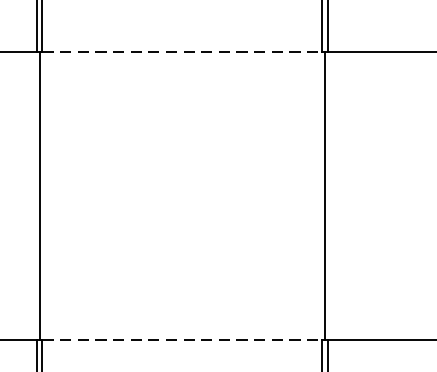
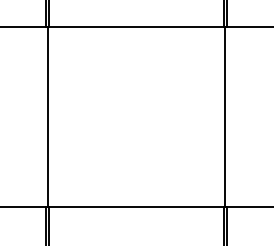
line: (182, 52) -> (136, 27), dashed -> solid
line: (182, 339) -> (136, 206), dashed -> solid

